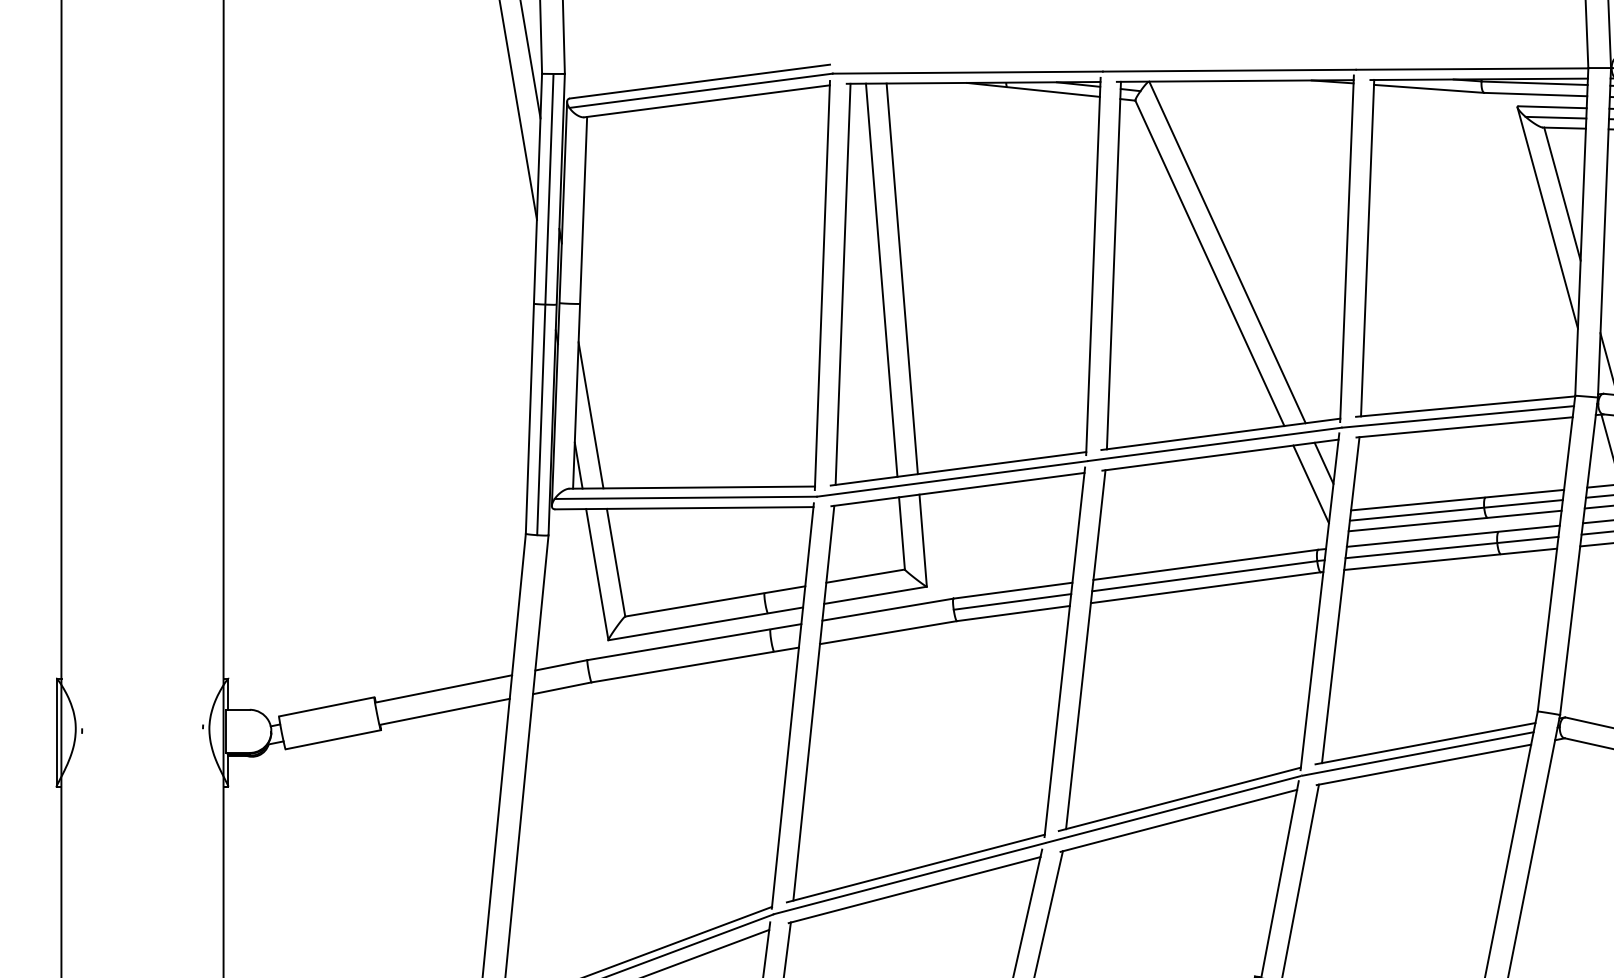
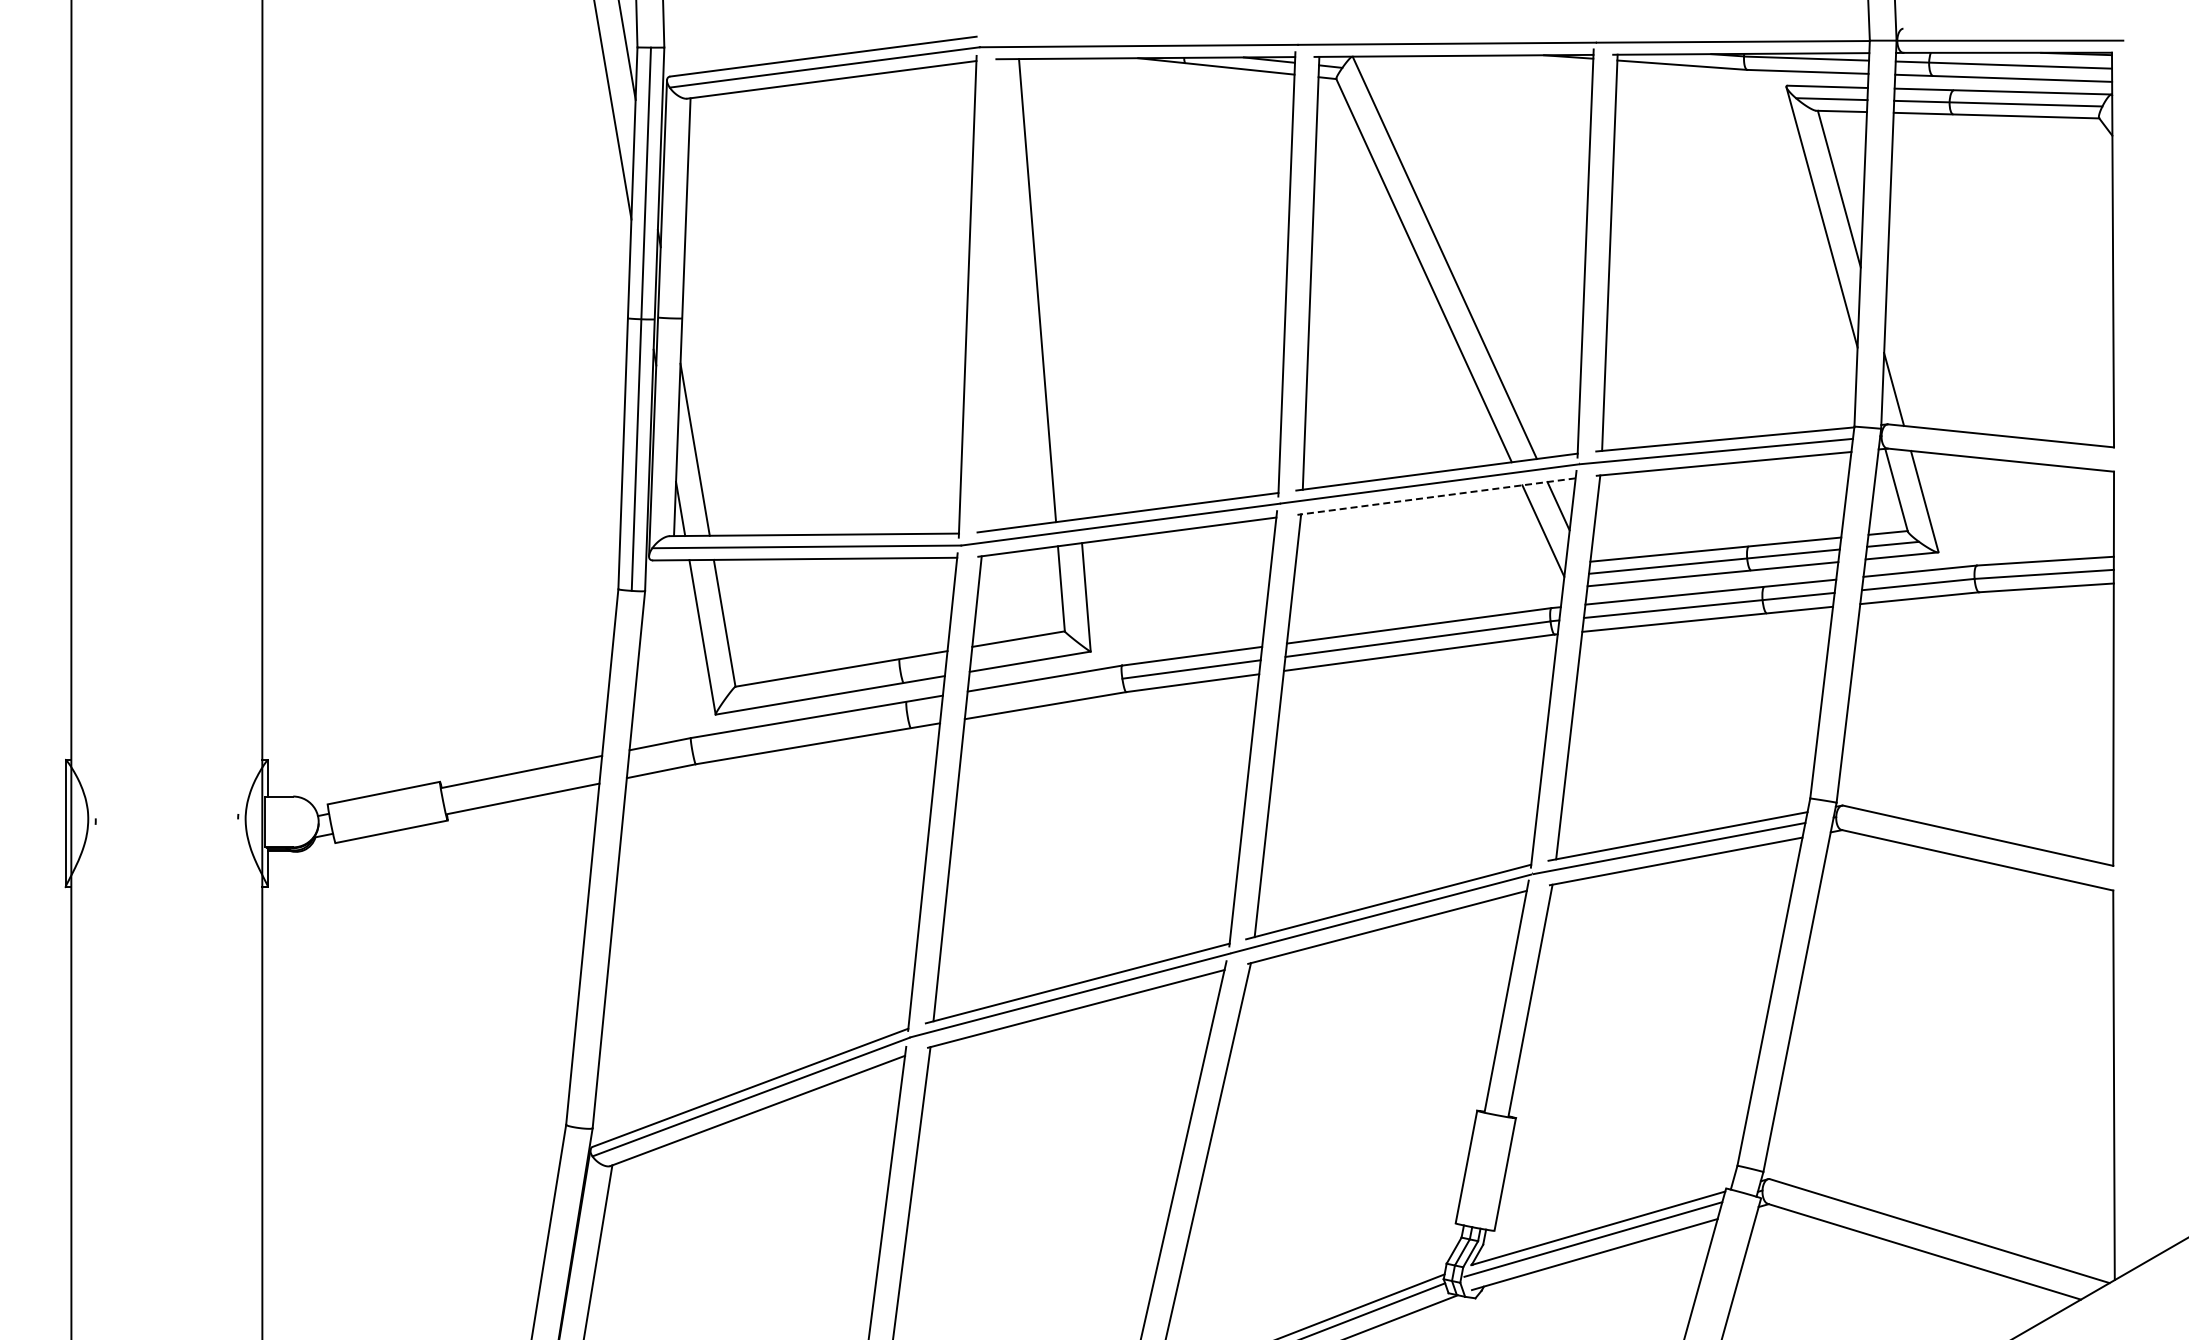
line: (902, 278) -> (1061, 288), removed
line: (842, 284) -> (991, 295), removed
line: (1220, 455) -> (1436, 496), solid -> dashed

